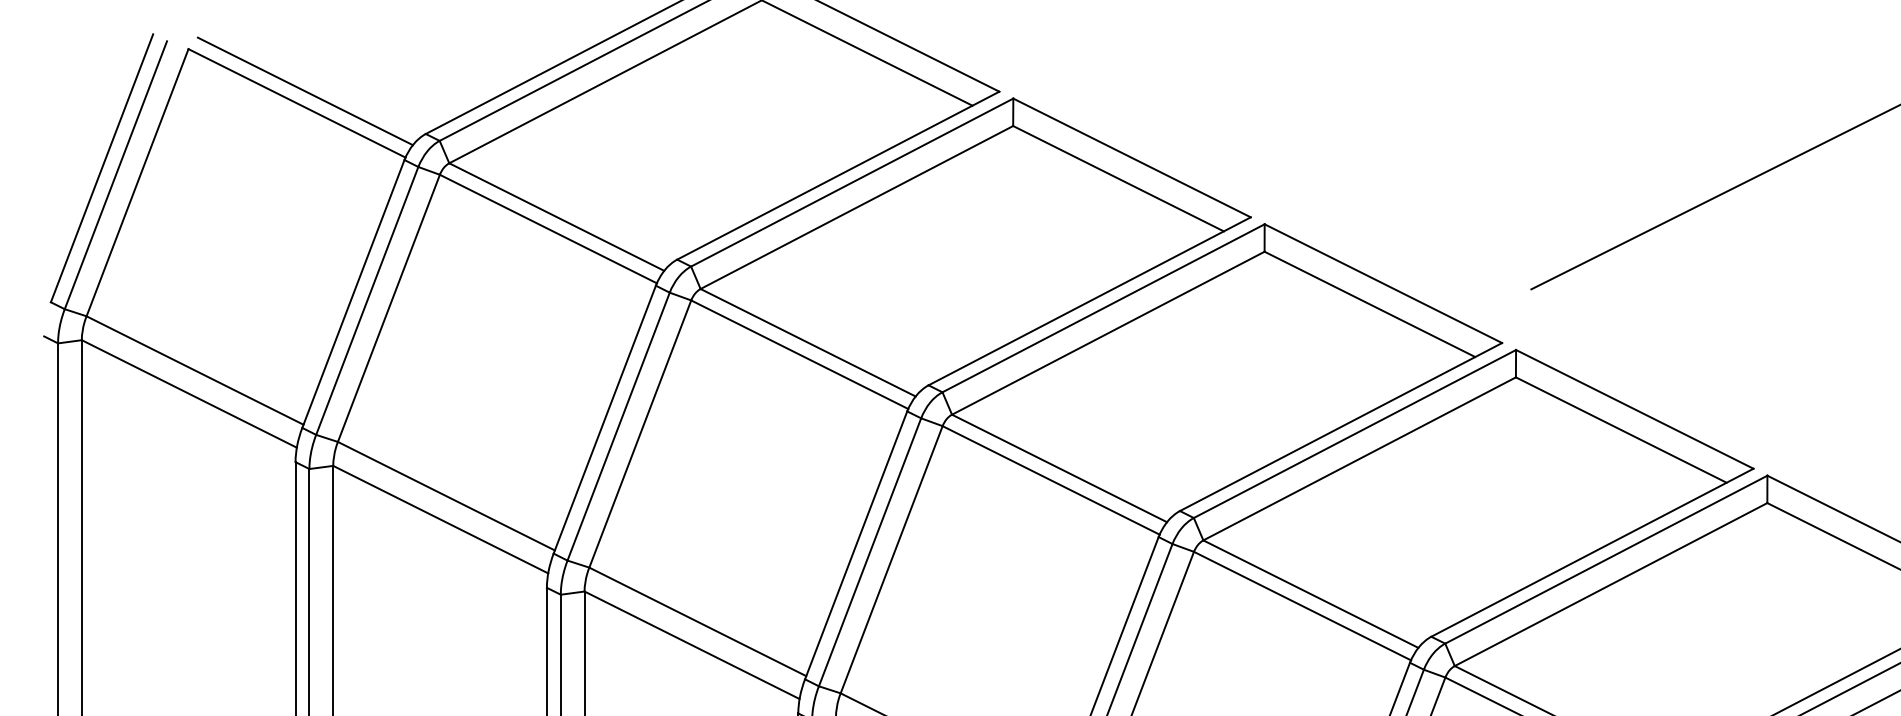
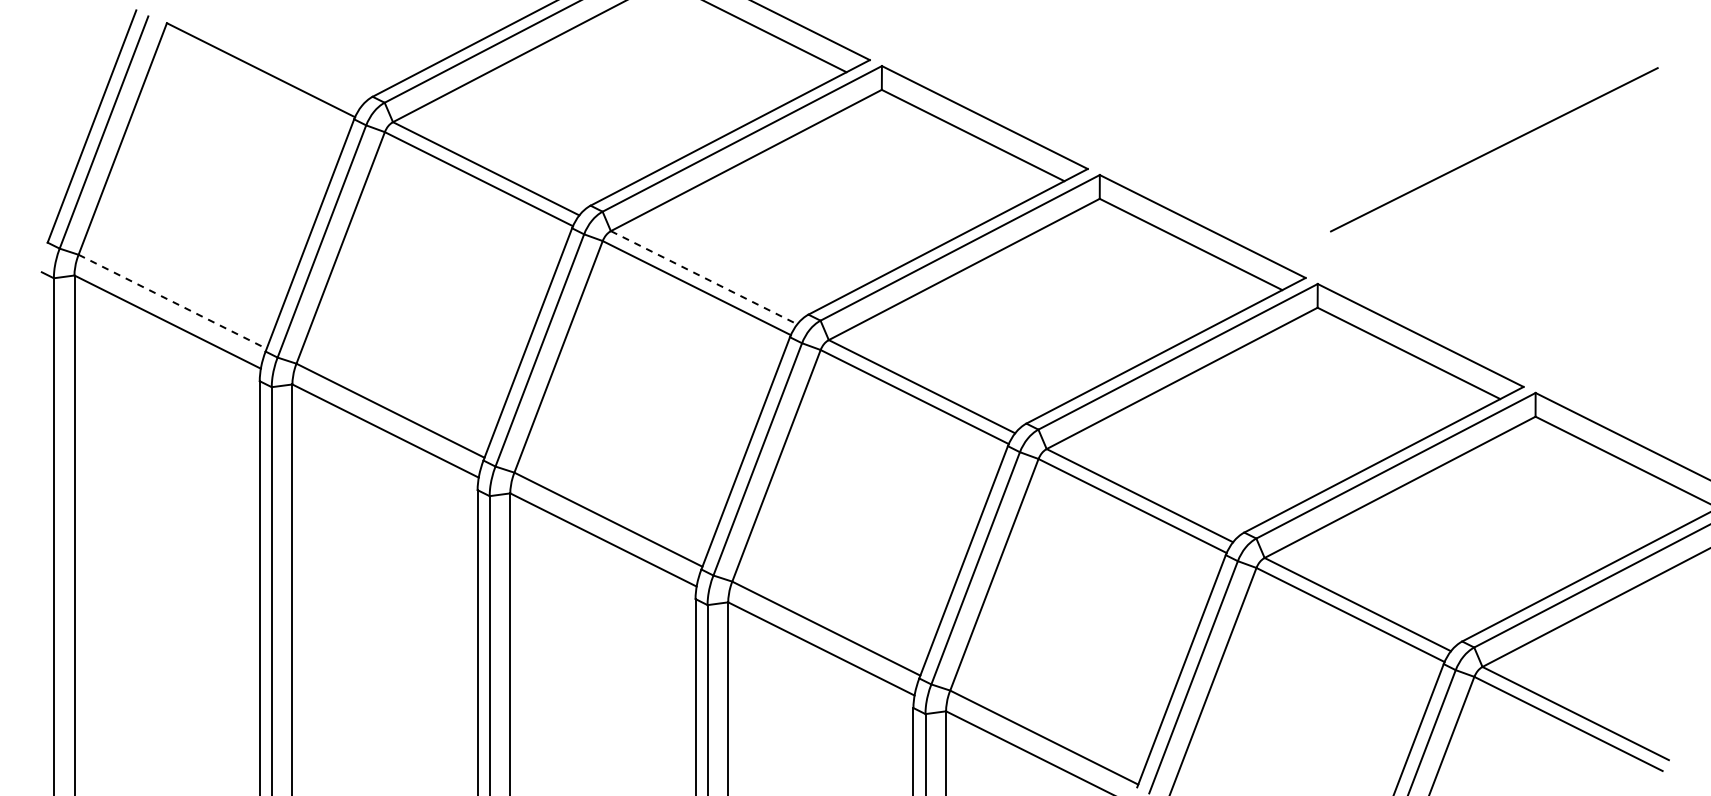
line: (305, 90) -> (268, 59), removed
line: (808, 342) -> (704, 277), solid -> dashed
line: (196, 371) -> (173, 302), solid -> dashed

